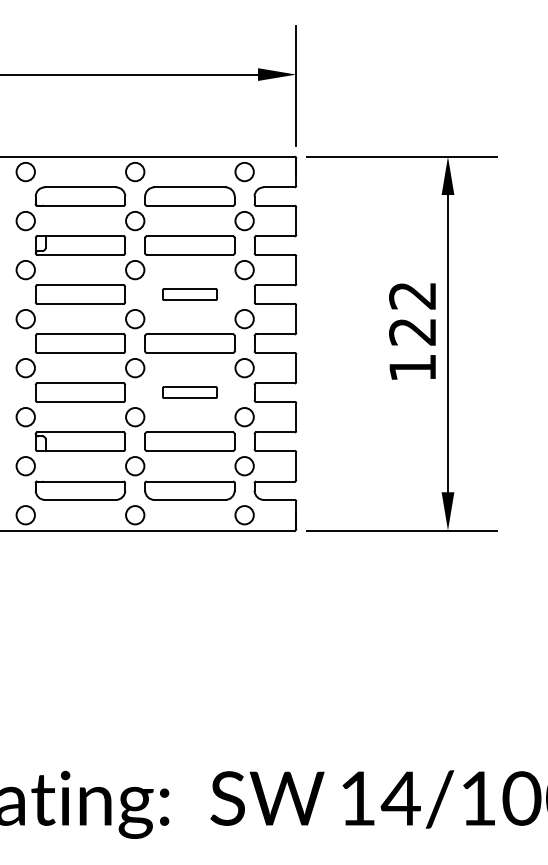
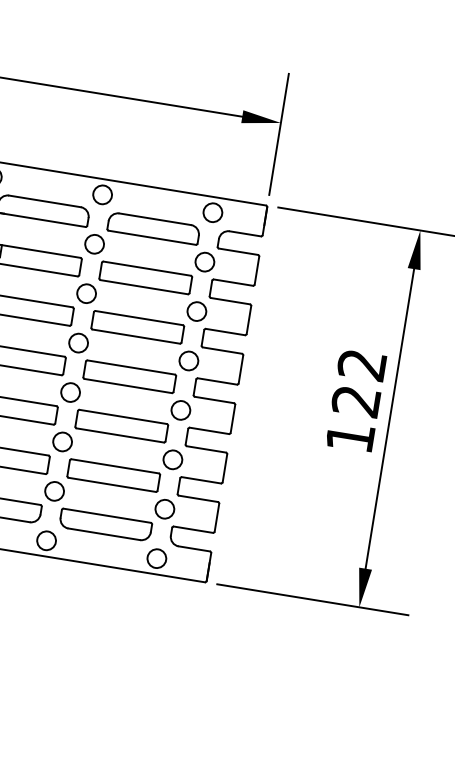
part: (189, 294) -> (137, 327), size x1.67
part: (189, 392) -> (121, 425), size x1.67

